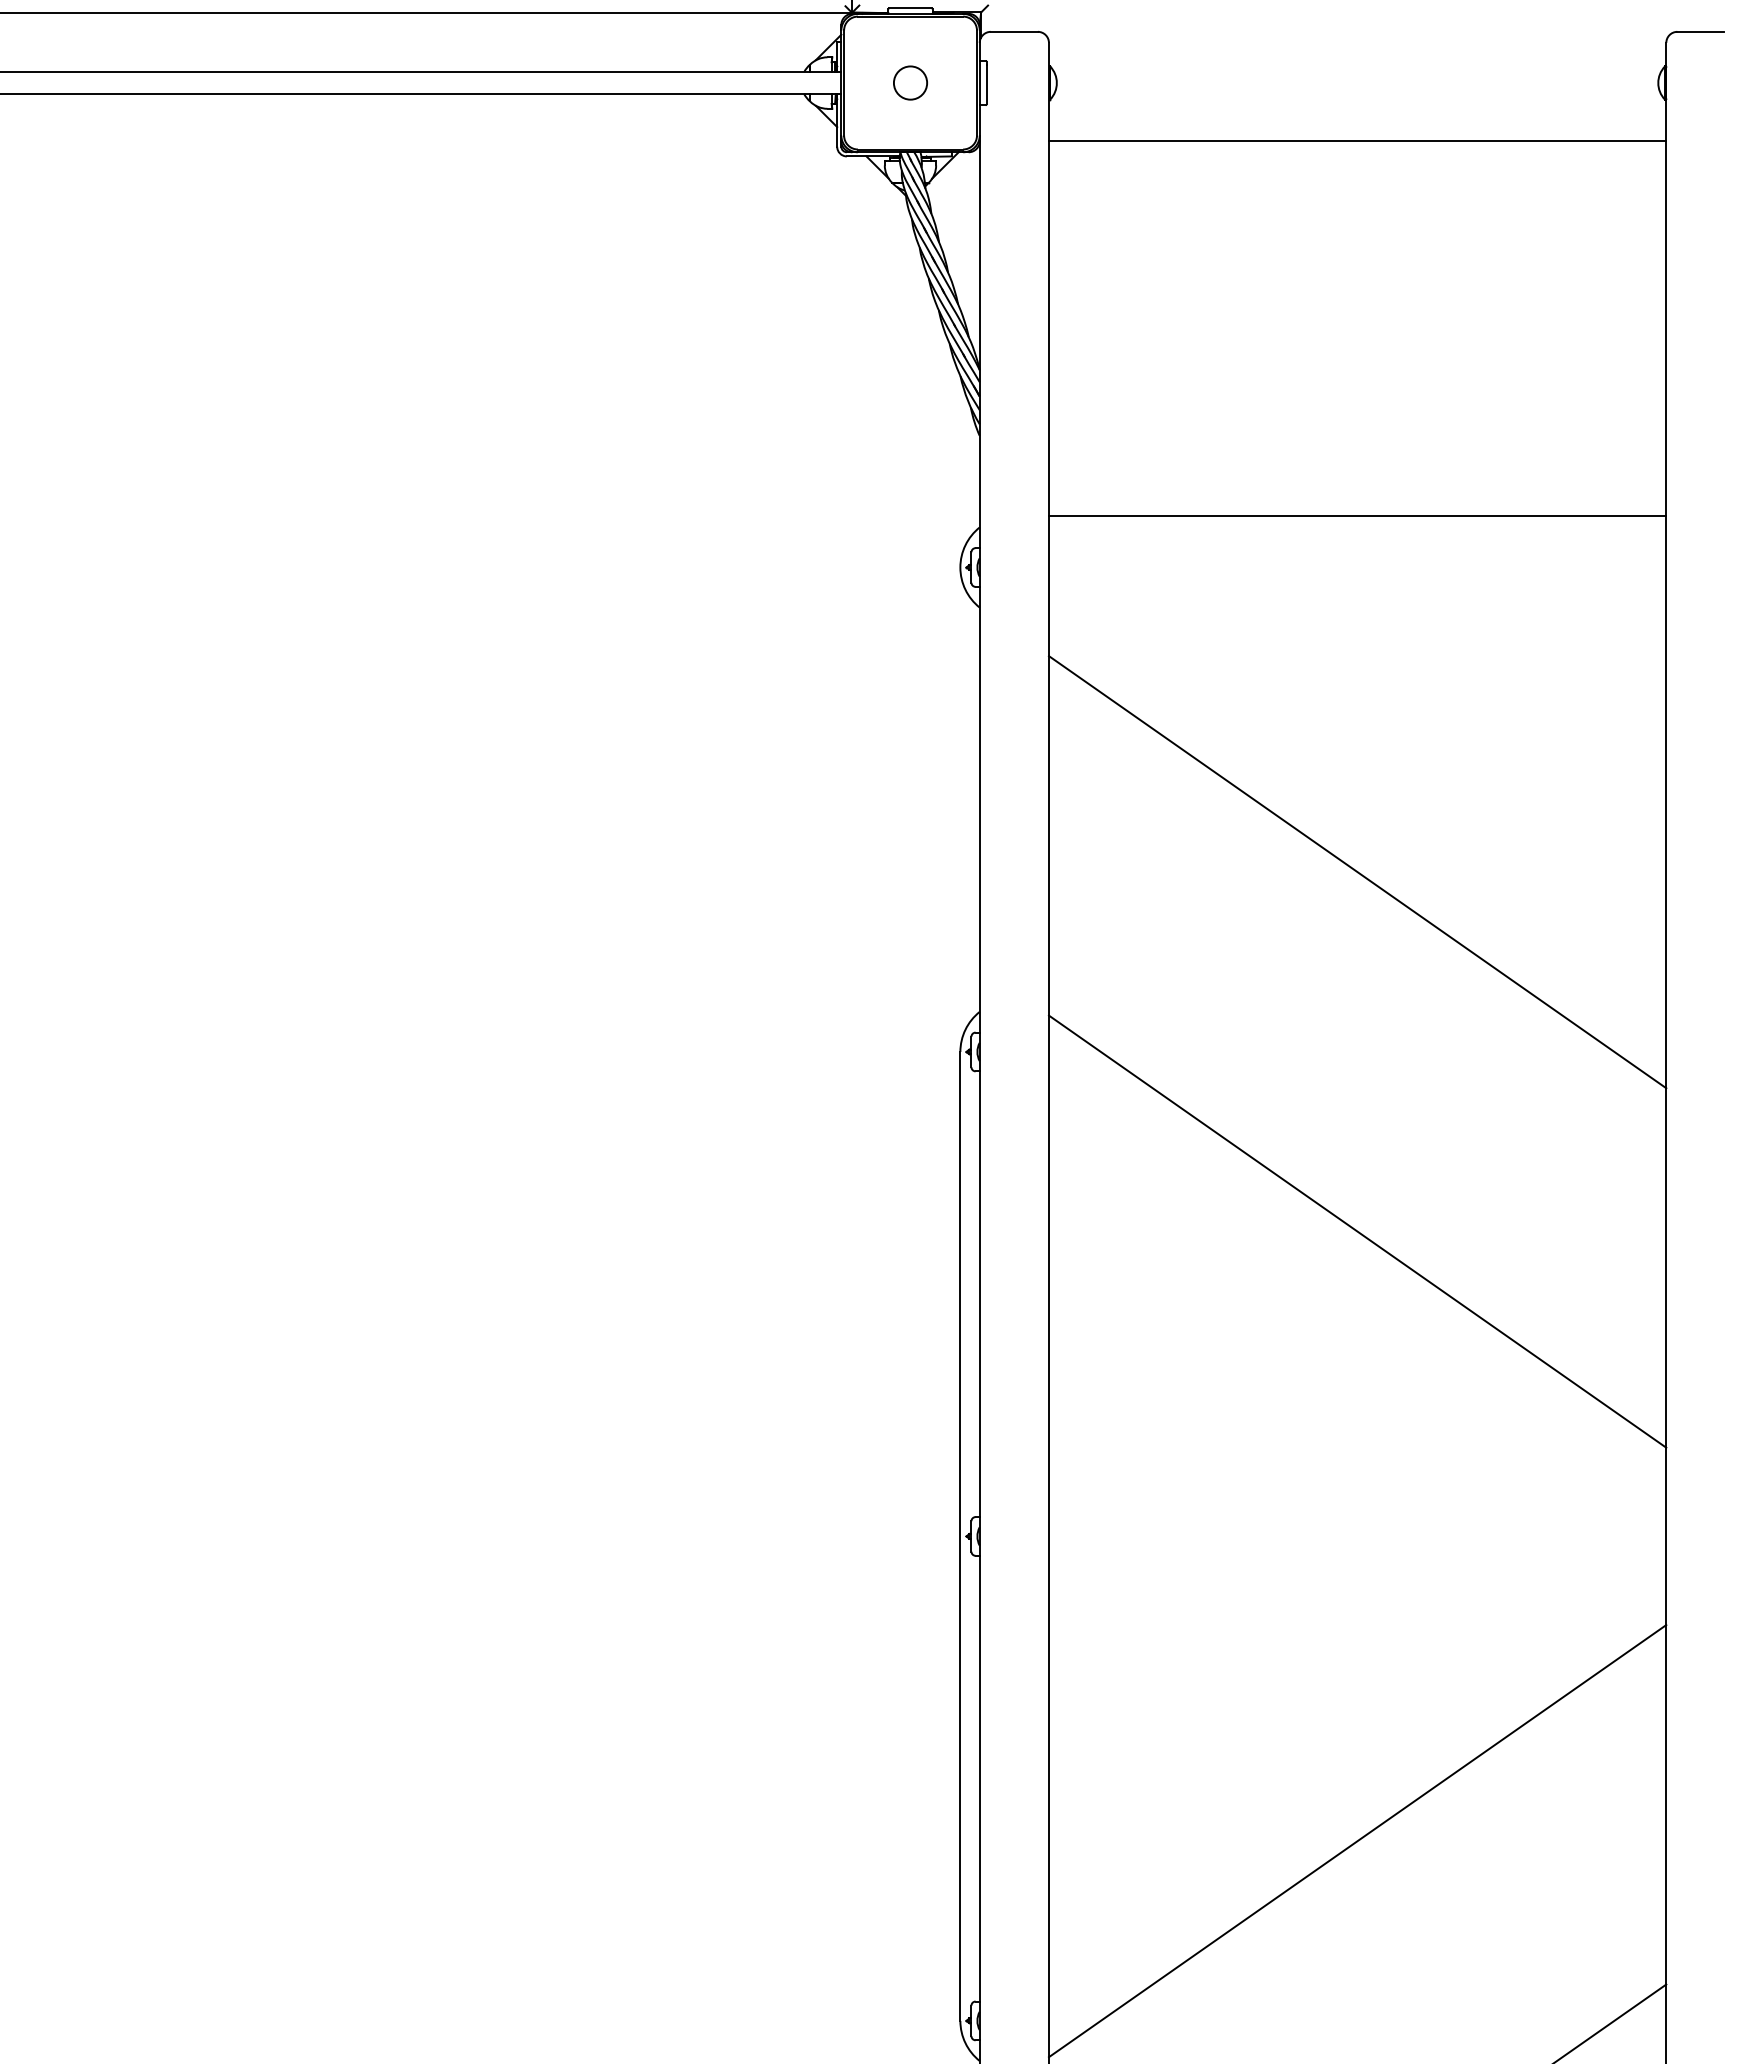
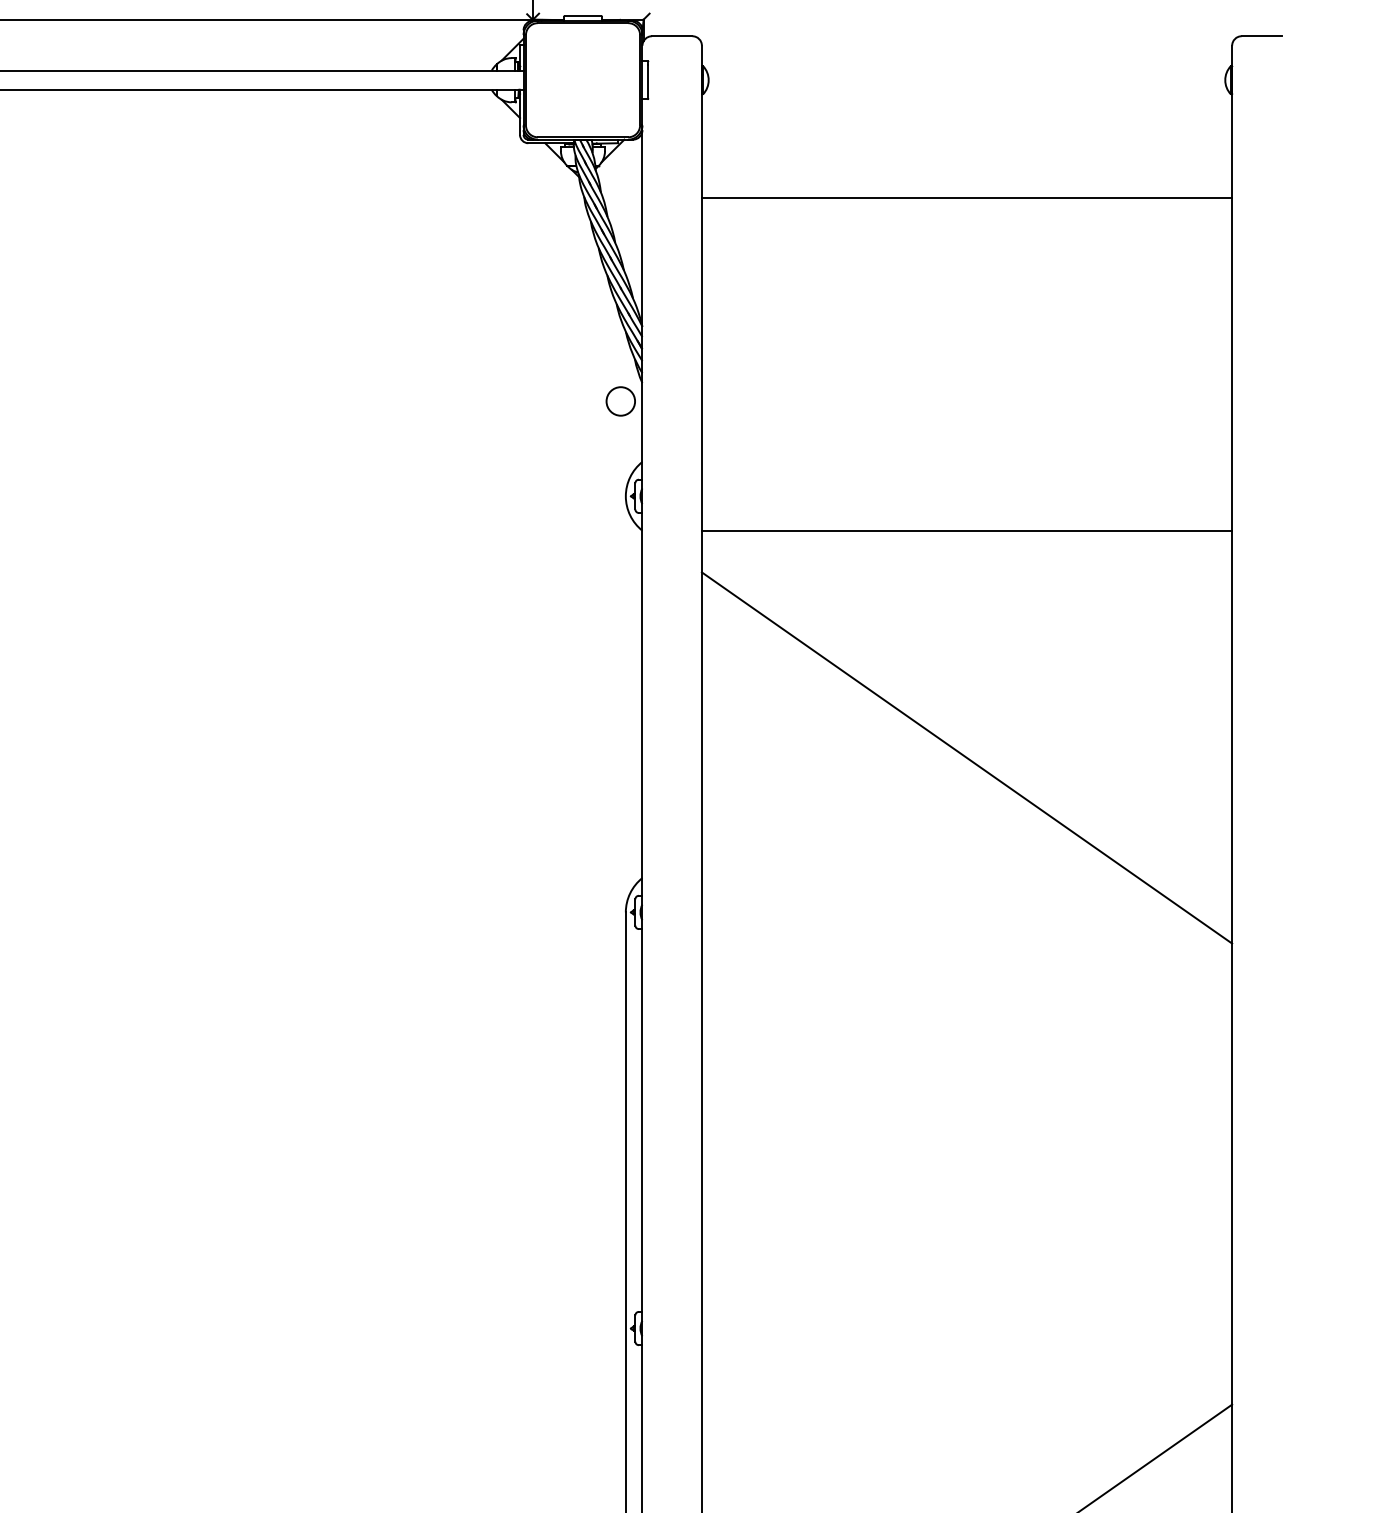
circle: (910, 82) -> (620, 400), moved
line: (1357, 141) -> (966, 198), moved
line: (1357, 516) -> (966, 531), moved
line: (1357, 1231) -> (966, 1066), removed

